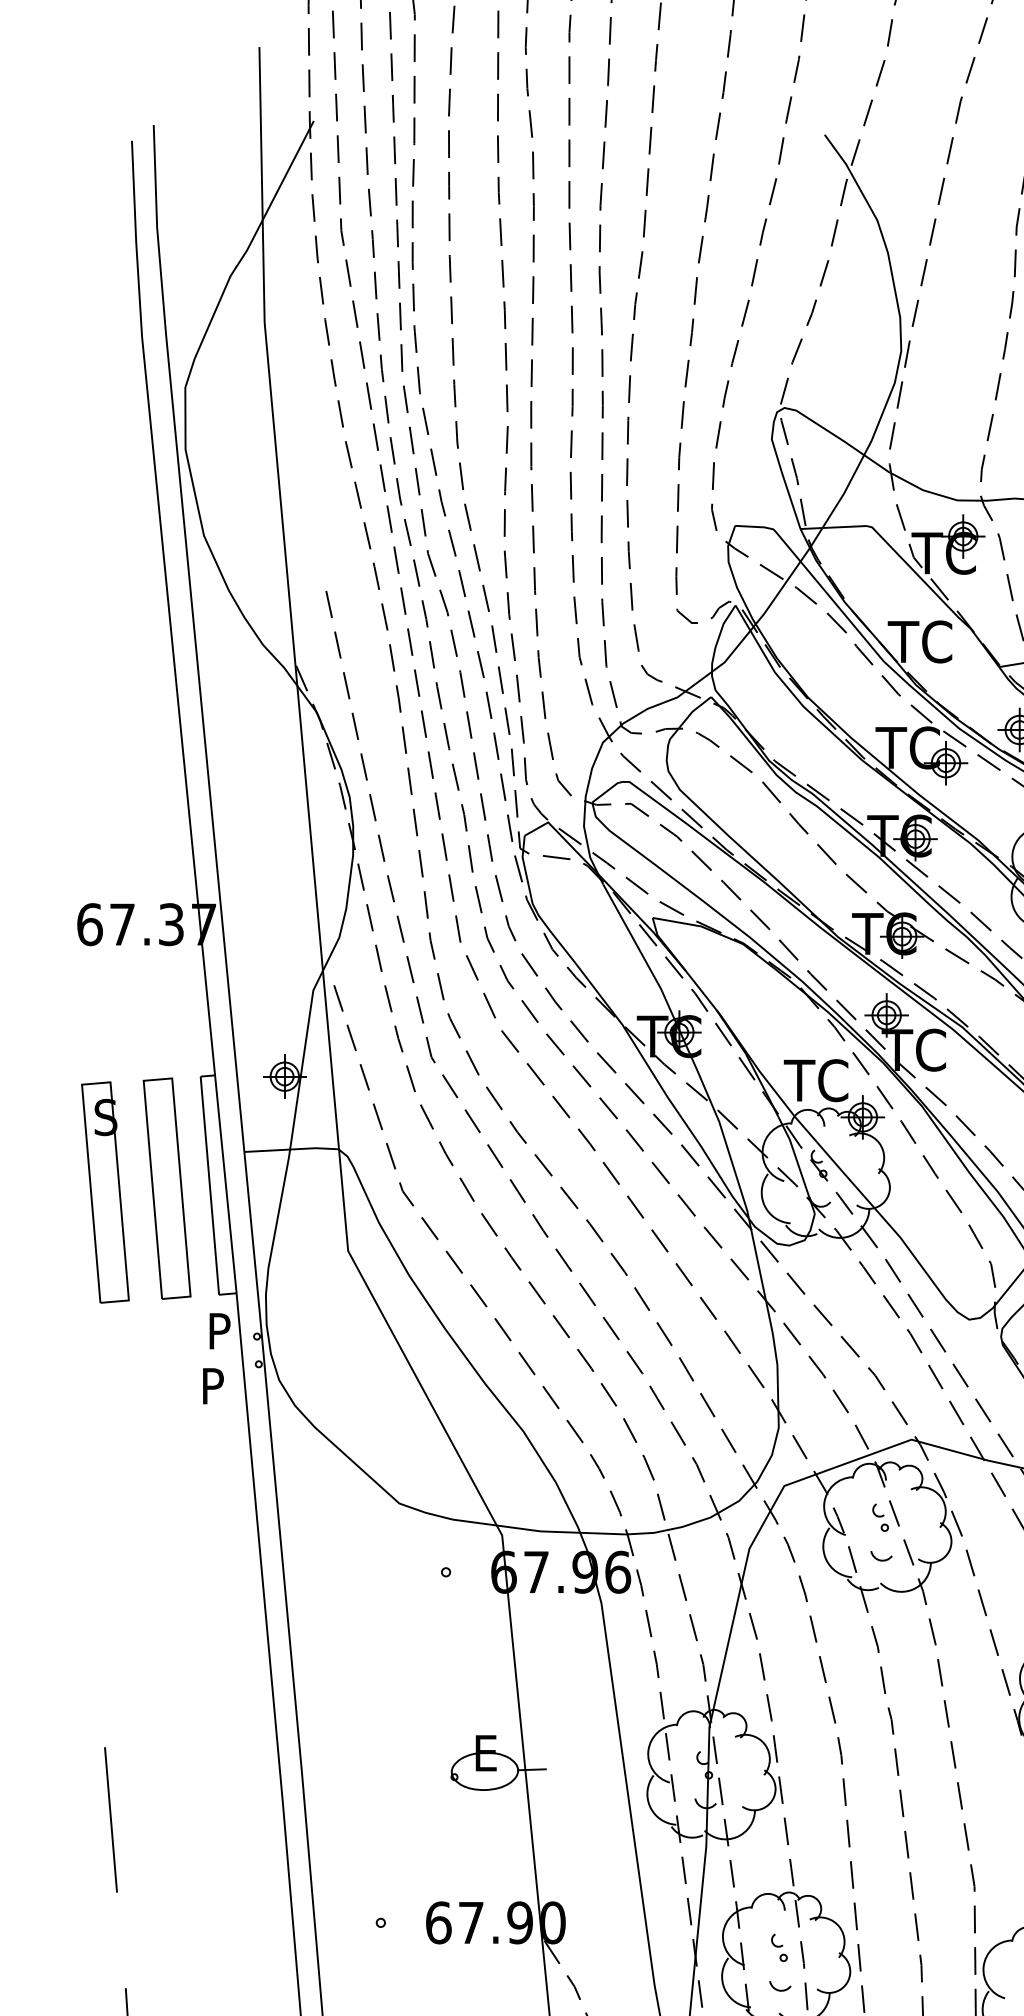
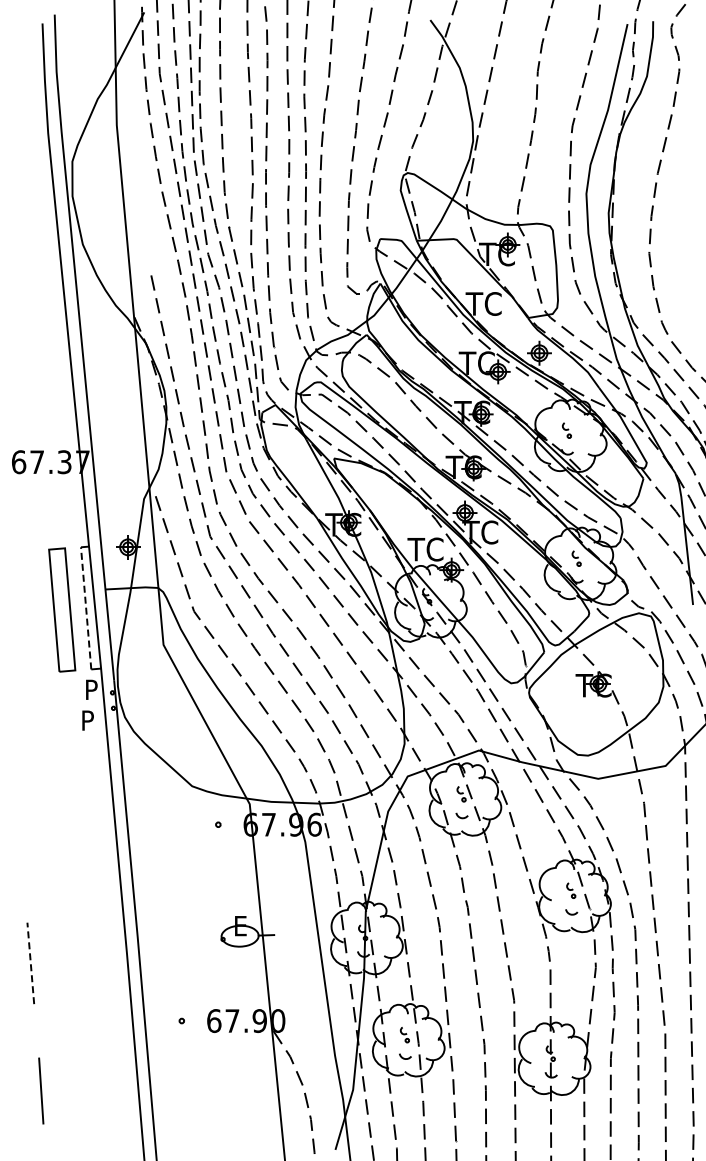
line: (210, 1184) -> (86, 607), solid -> dashed
part: (105, 1191) -> (27, 611), removed
line: (110, 1820) -> (30, 963), solid -> dashed

